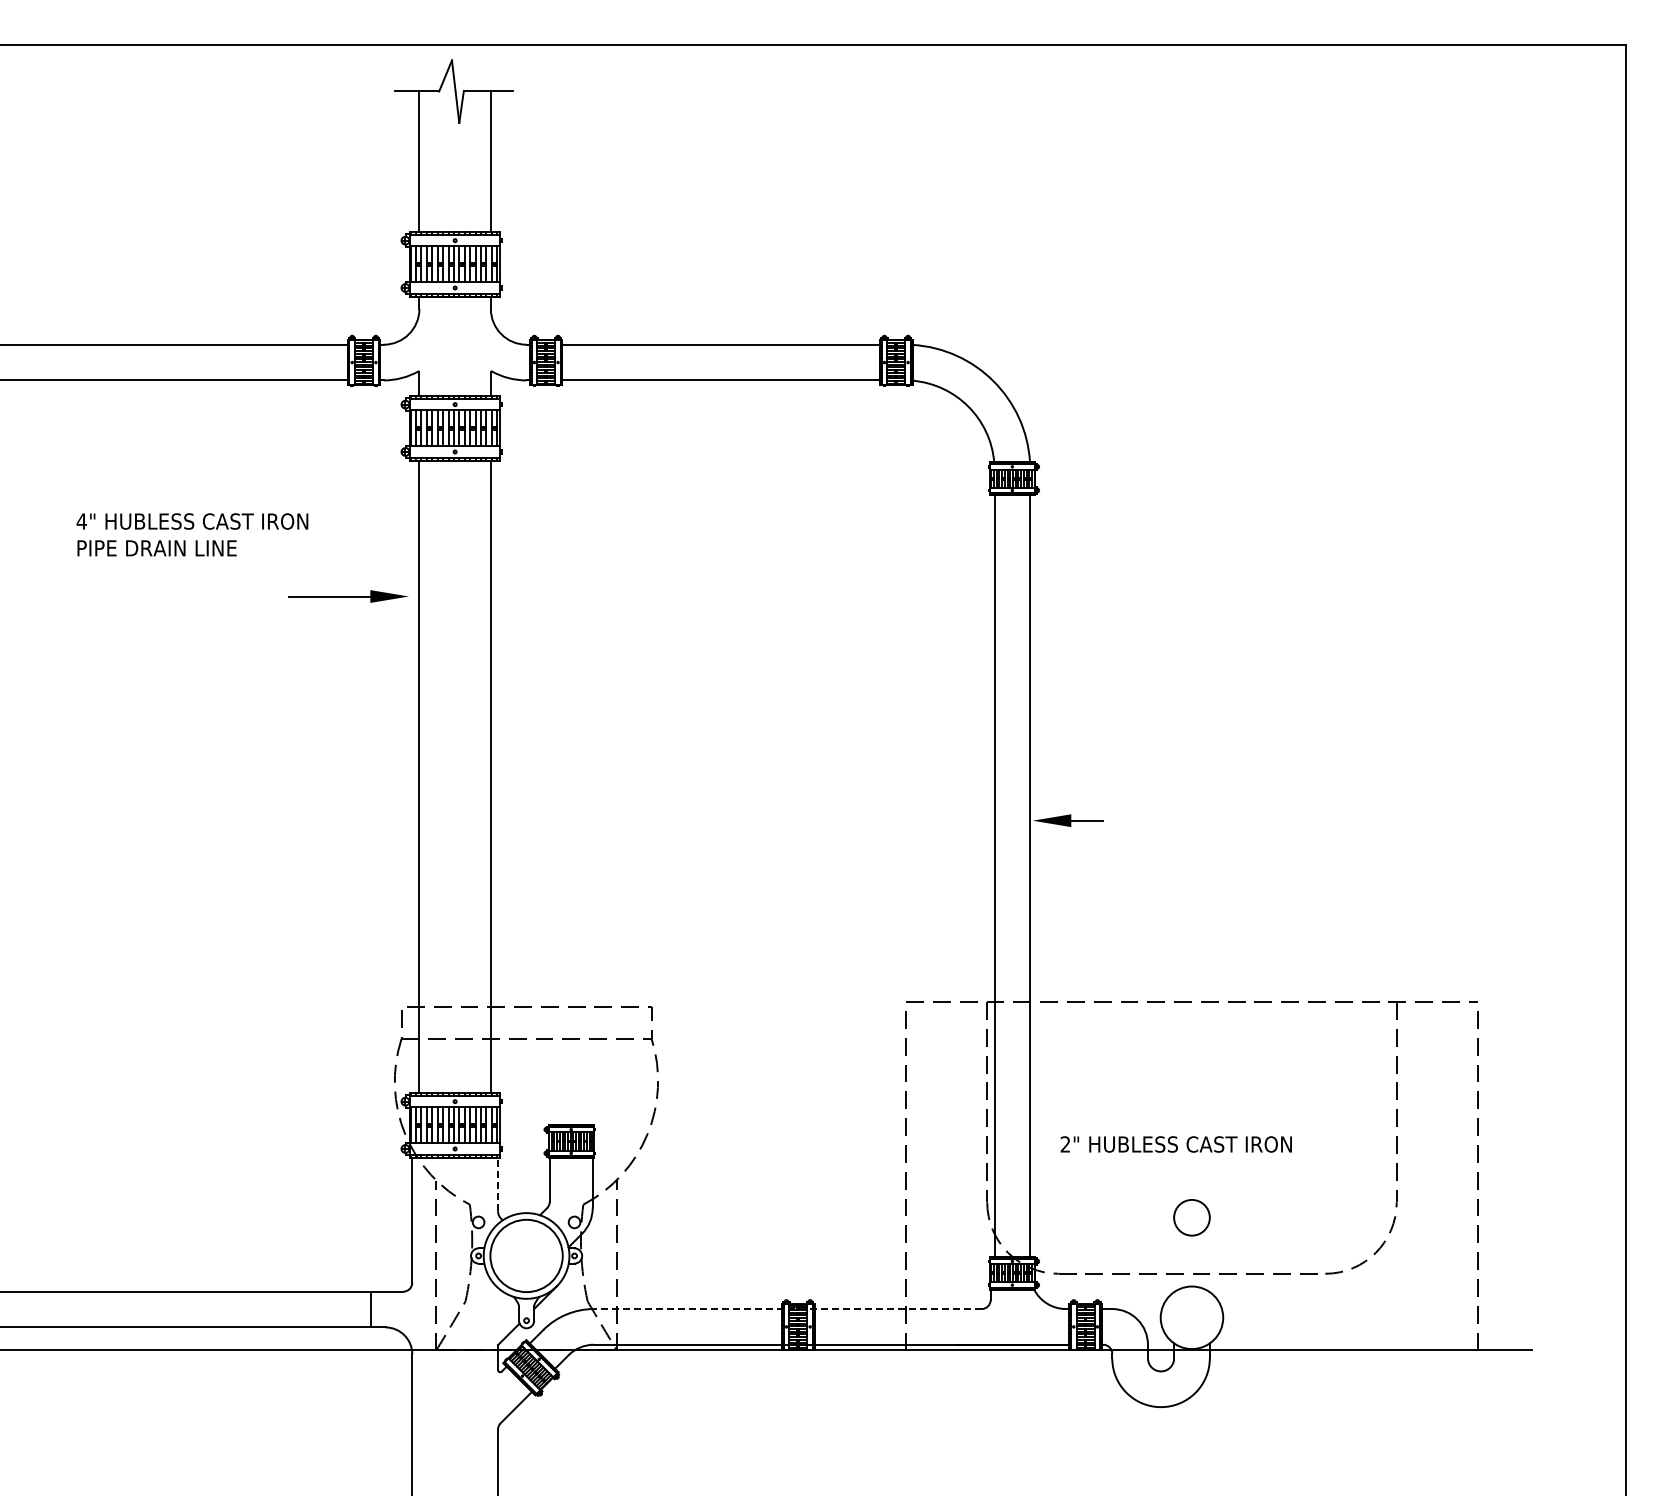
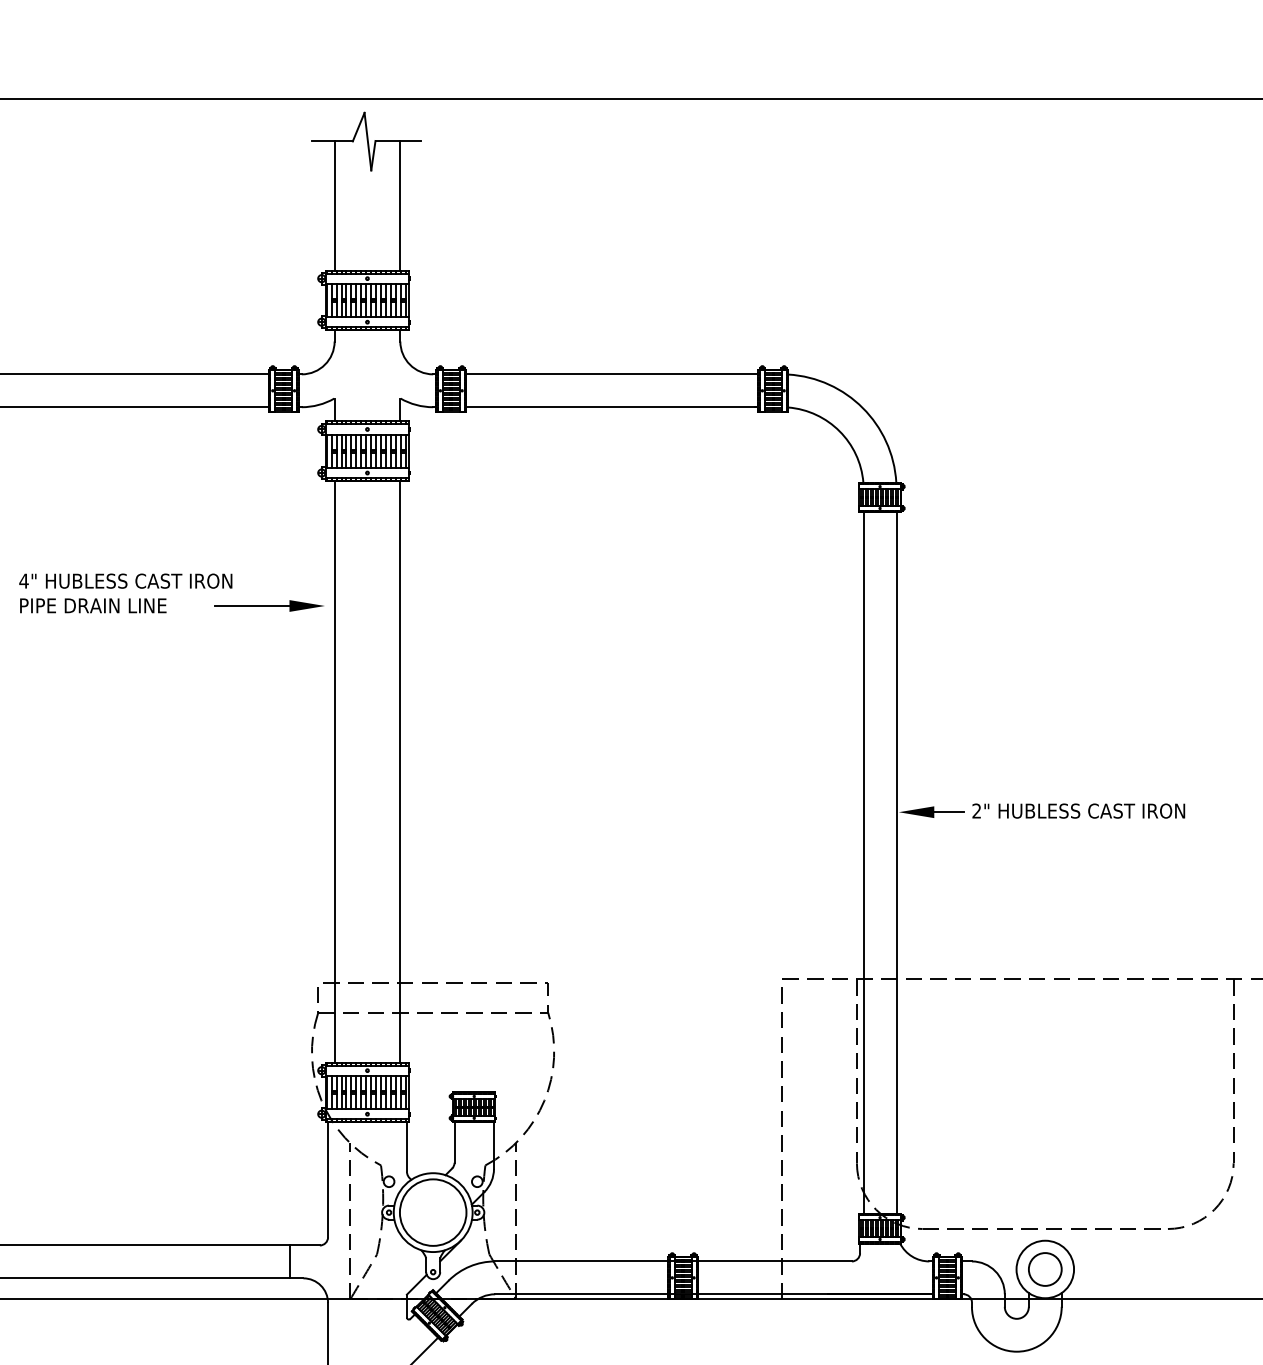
text: (192, 534) -> (125, 593), moved
text: (1175, 1144) -> (1077, 811), moved
line: (498, 1184) -> (407, 1146), dashed -> solid
circle: (1191, 1217) -> (1044, 1269), moved
line: (787, 1309) -> (673, 1261), dashed -> solid

